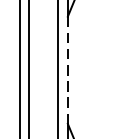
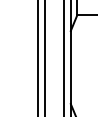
line: (67, 70) -> (70, 67), dashed -> solid

